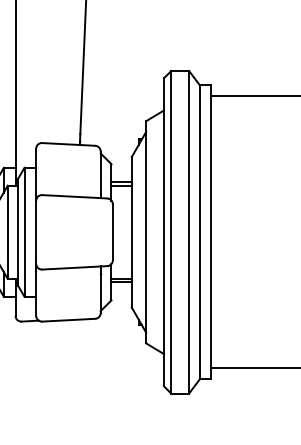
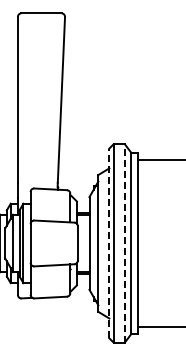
line: (188, 230) -> (124, 242), solid -> dashed
line: (164, 232) -> (109, 243), solid -> dashed

